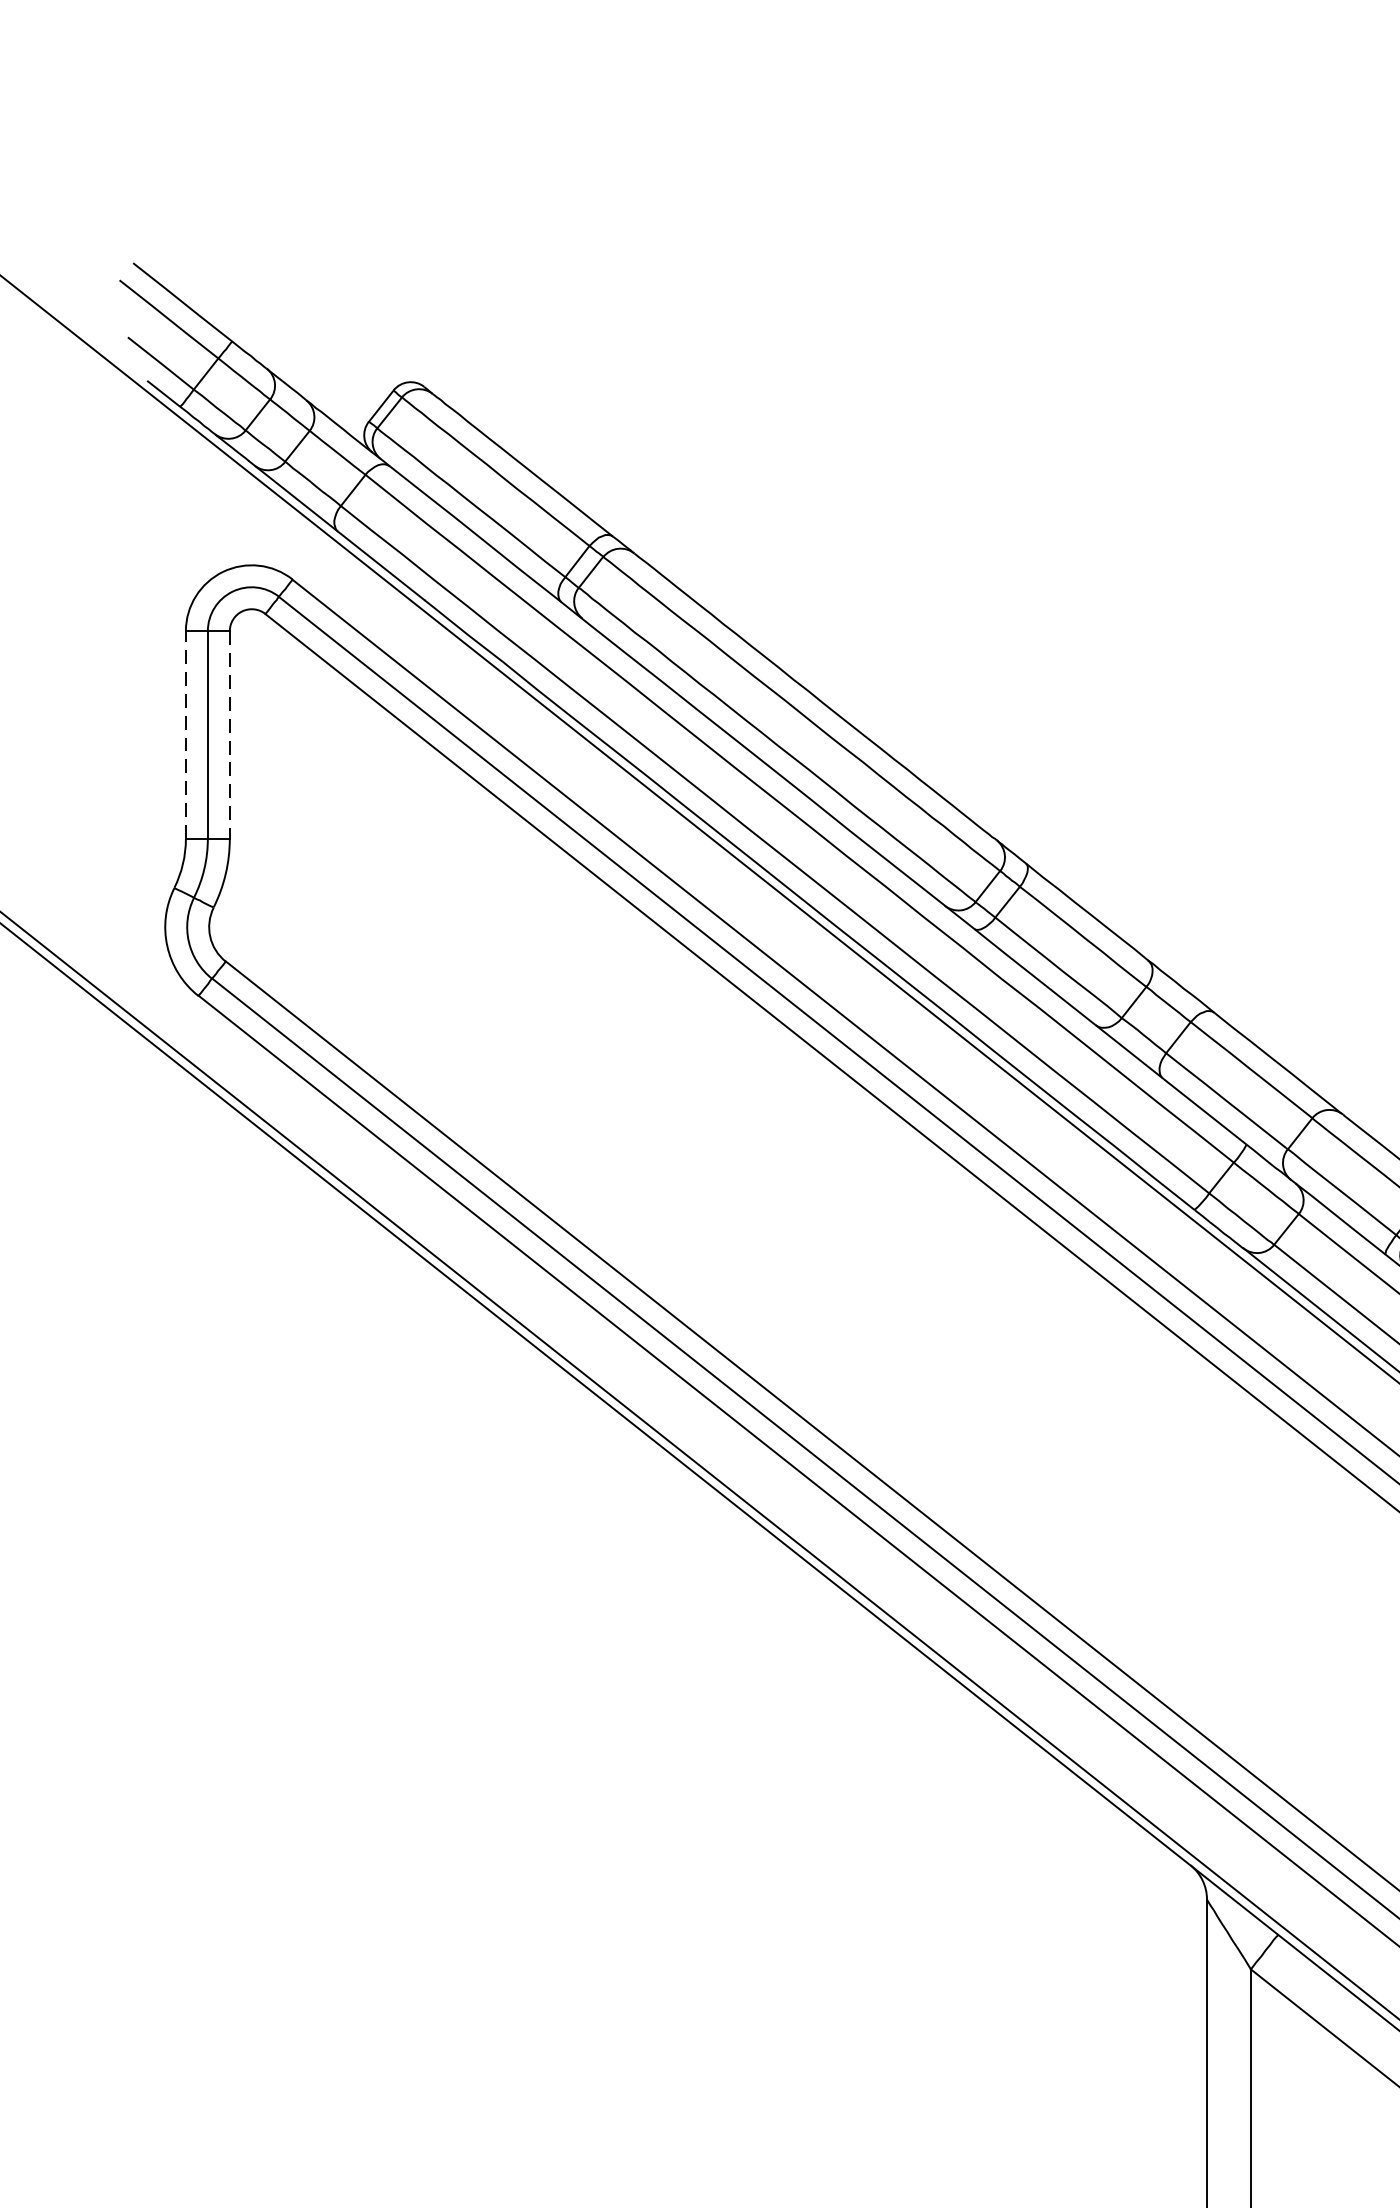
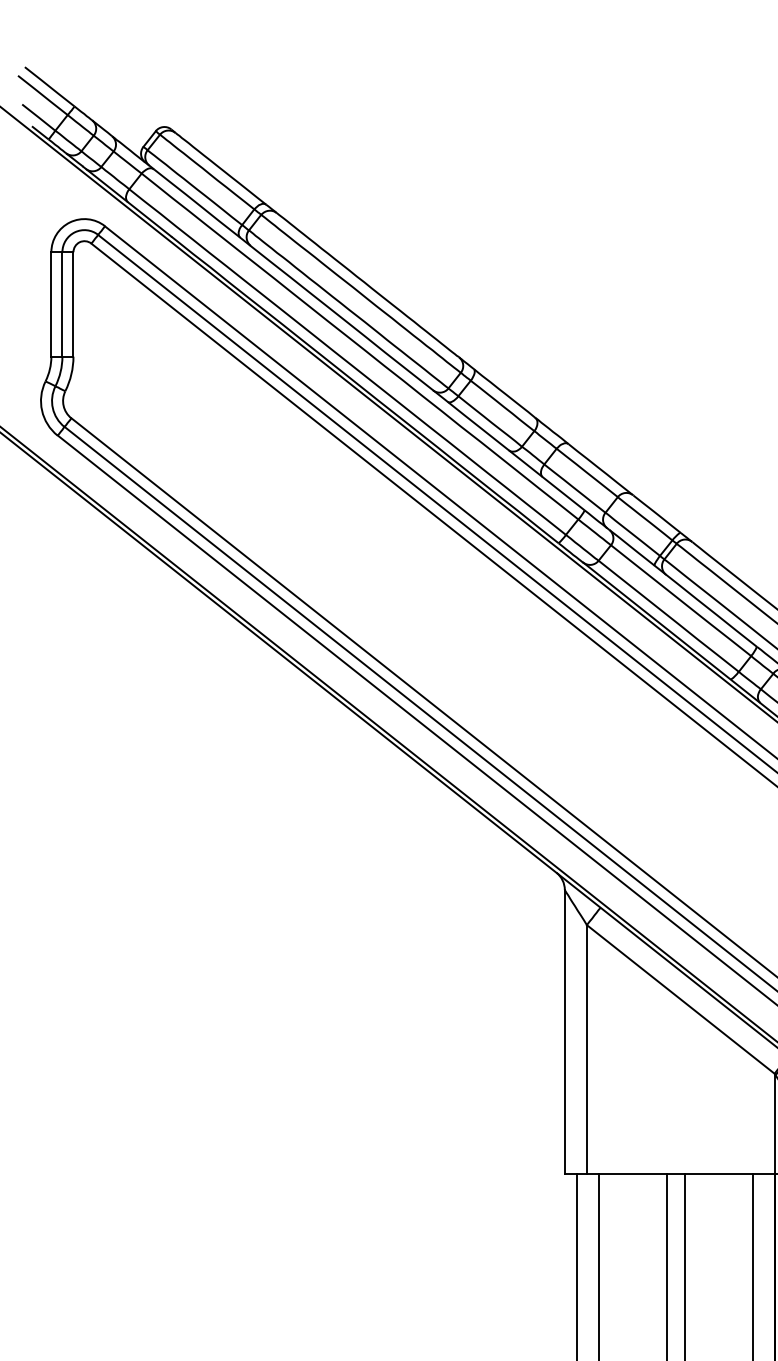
line: (186, 733) -> (51, 303), dashed -> solid
line: (229, 735) -> (73, 304), dashed -> solid

